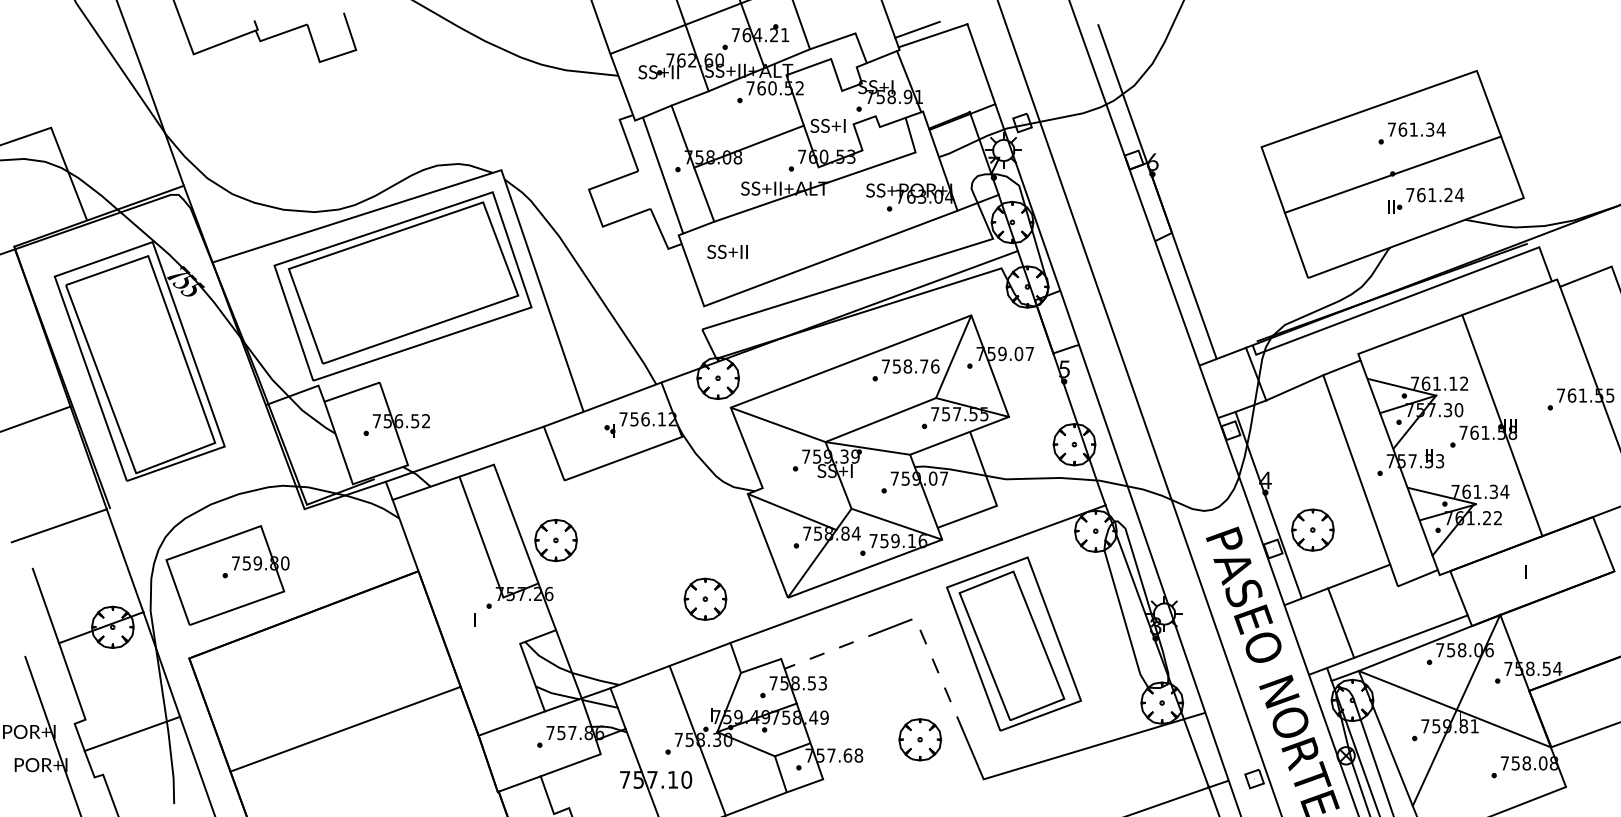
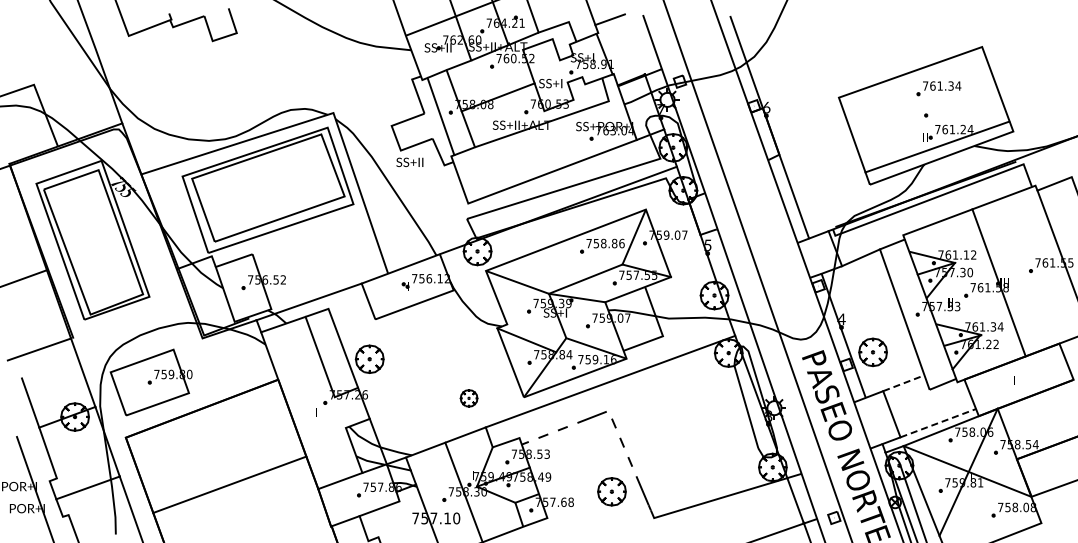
line: (933, 35) -> (620, 23), removed
line: (1393, 173) -> (937, 146), moved
text: (727, 252) -> (409, 162), moved
text: (924, 366) -> (614, 243), 758.76 -> 758.86
line: (1360, 576) -> (904, 383), solid -> dashed
part: (704, 599) -> (468, 398), size x0.6
line: (1411, 637) -> (938, 423), solid -> dashed
part: (1012, 643) -> (673, 427), removed

